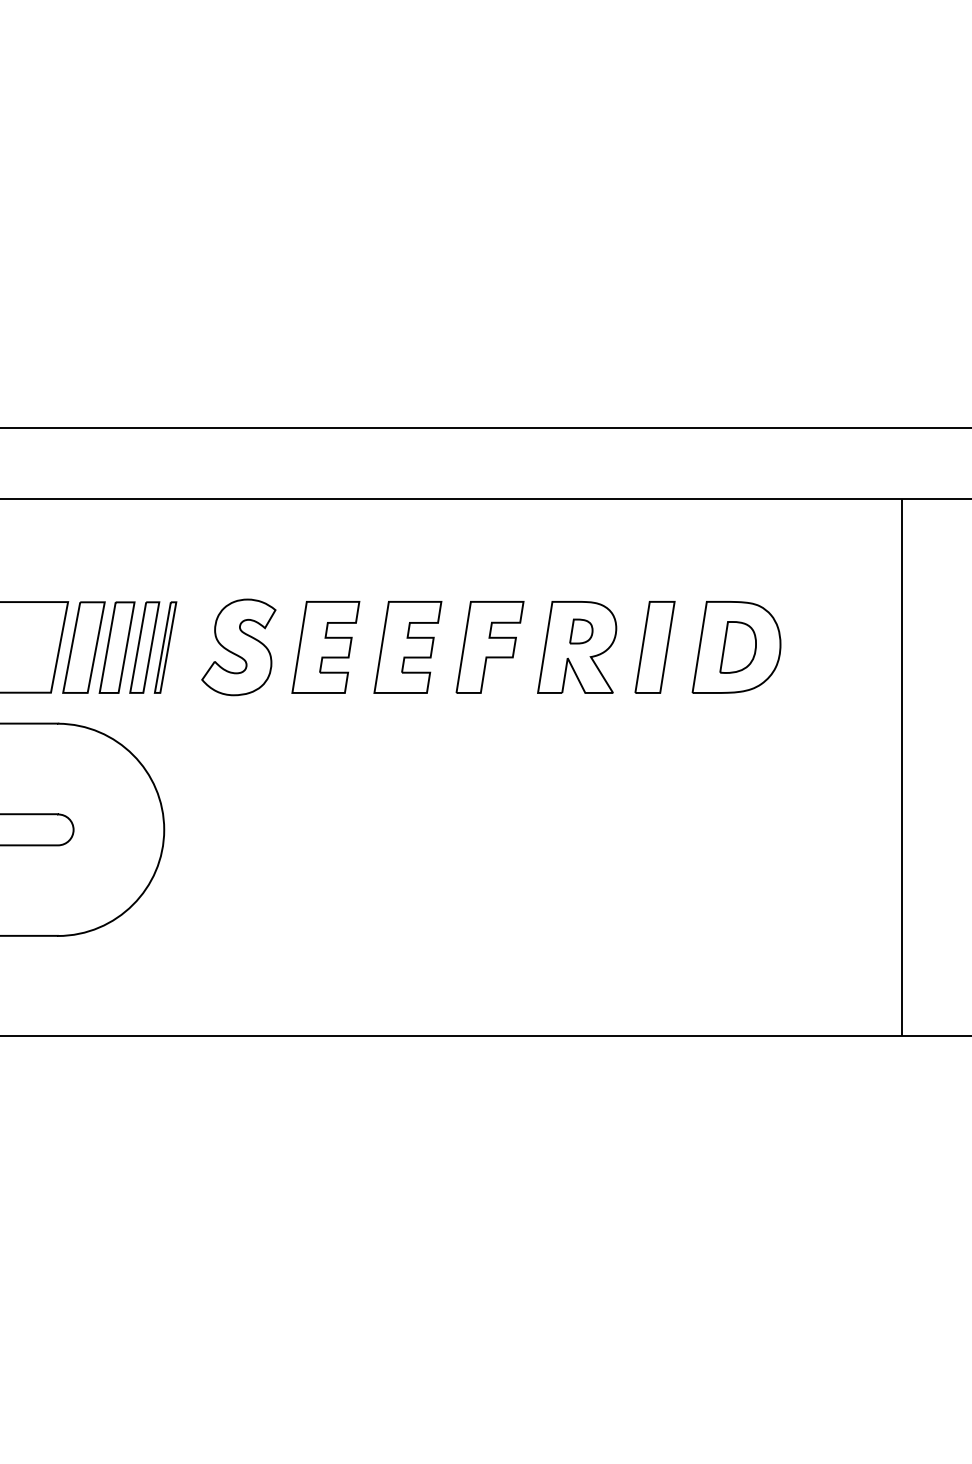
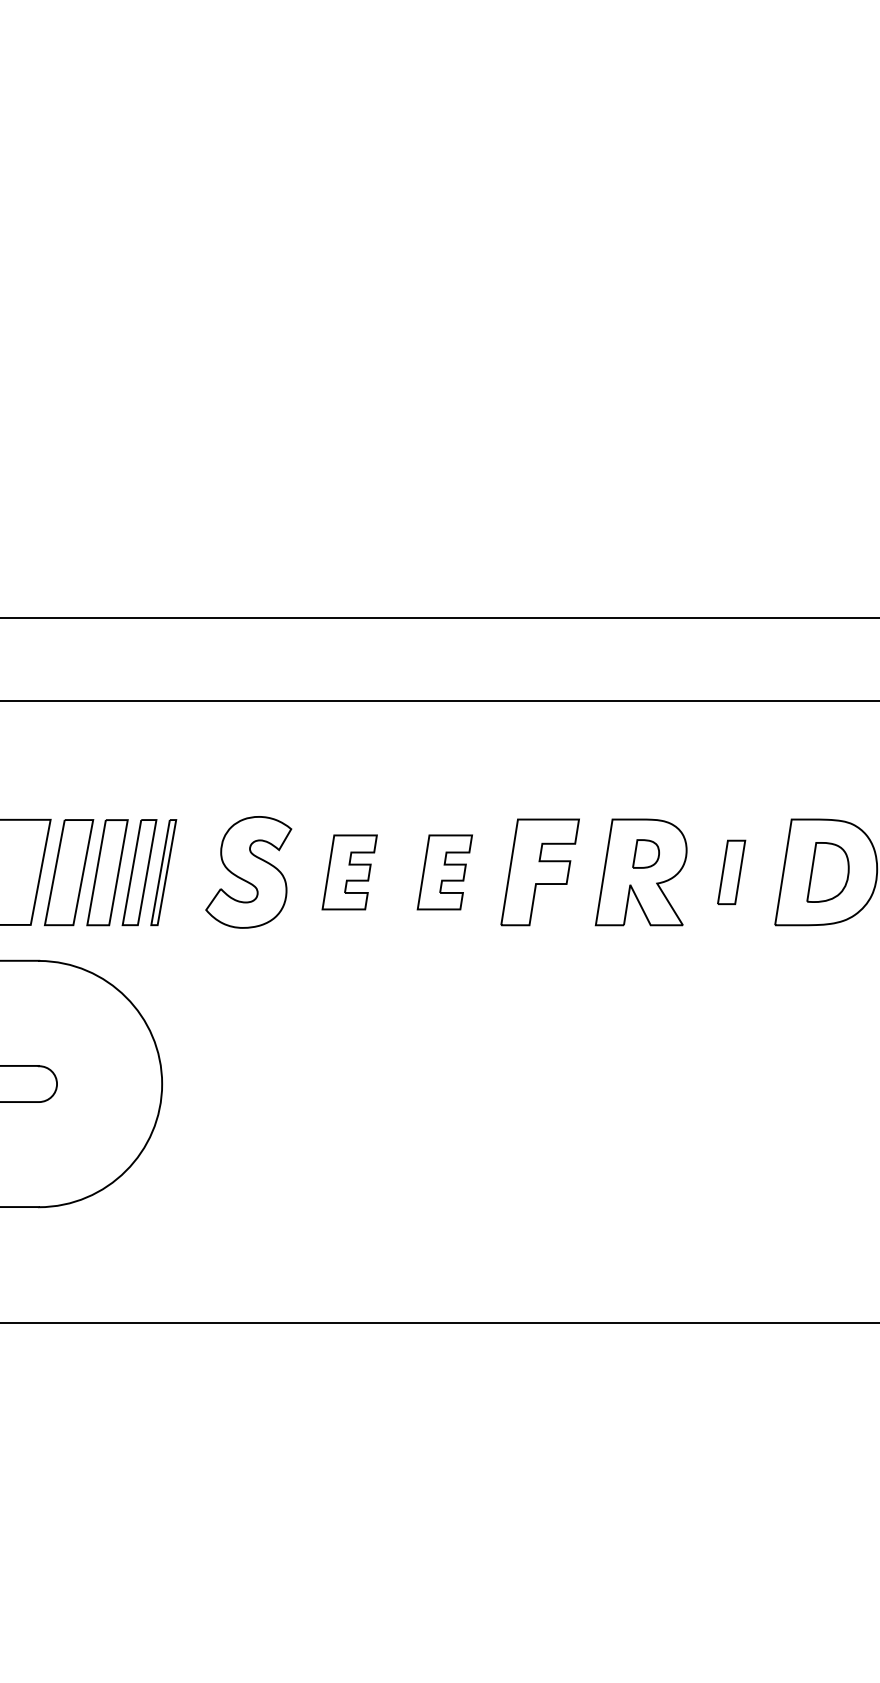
part: (325, 647) -> (349, 872), size x0.7
part: (407, 647) -> (444, 872), size x0.7
part: (654, 647) -> (730, 872), size x0.6

